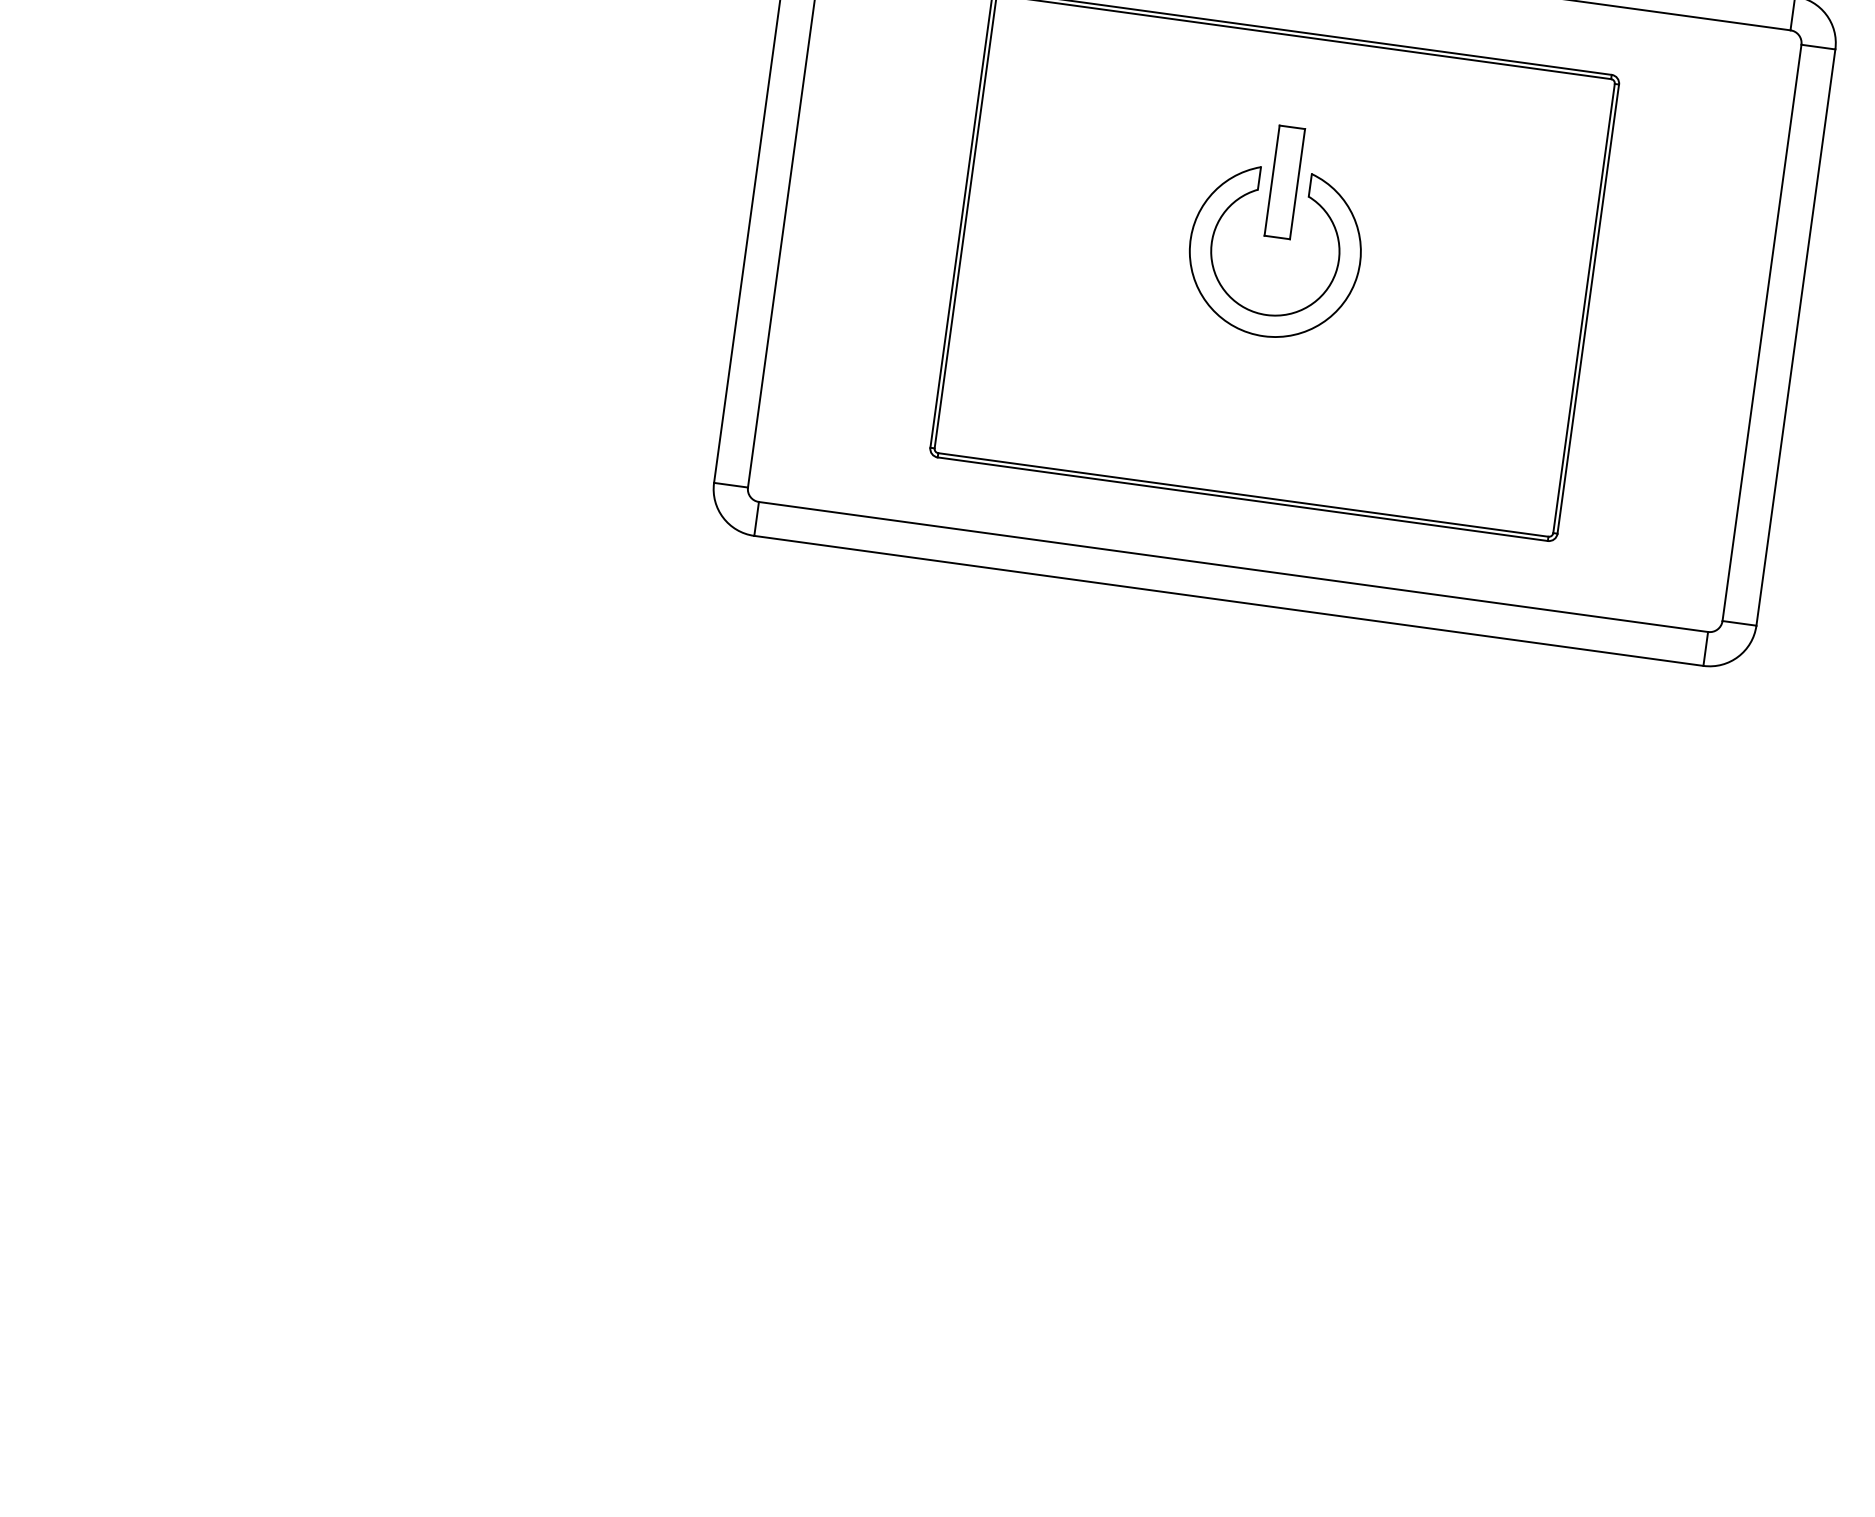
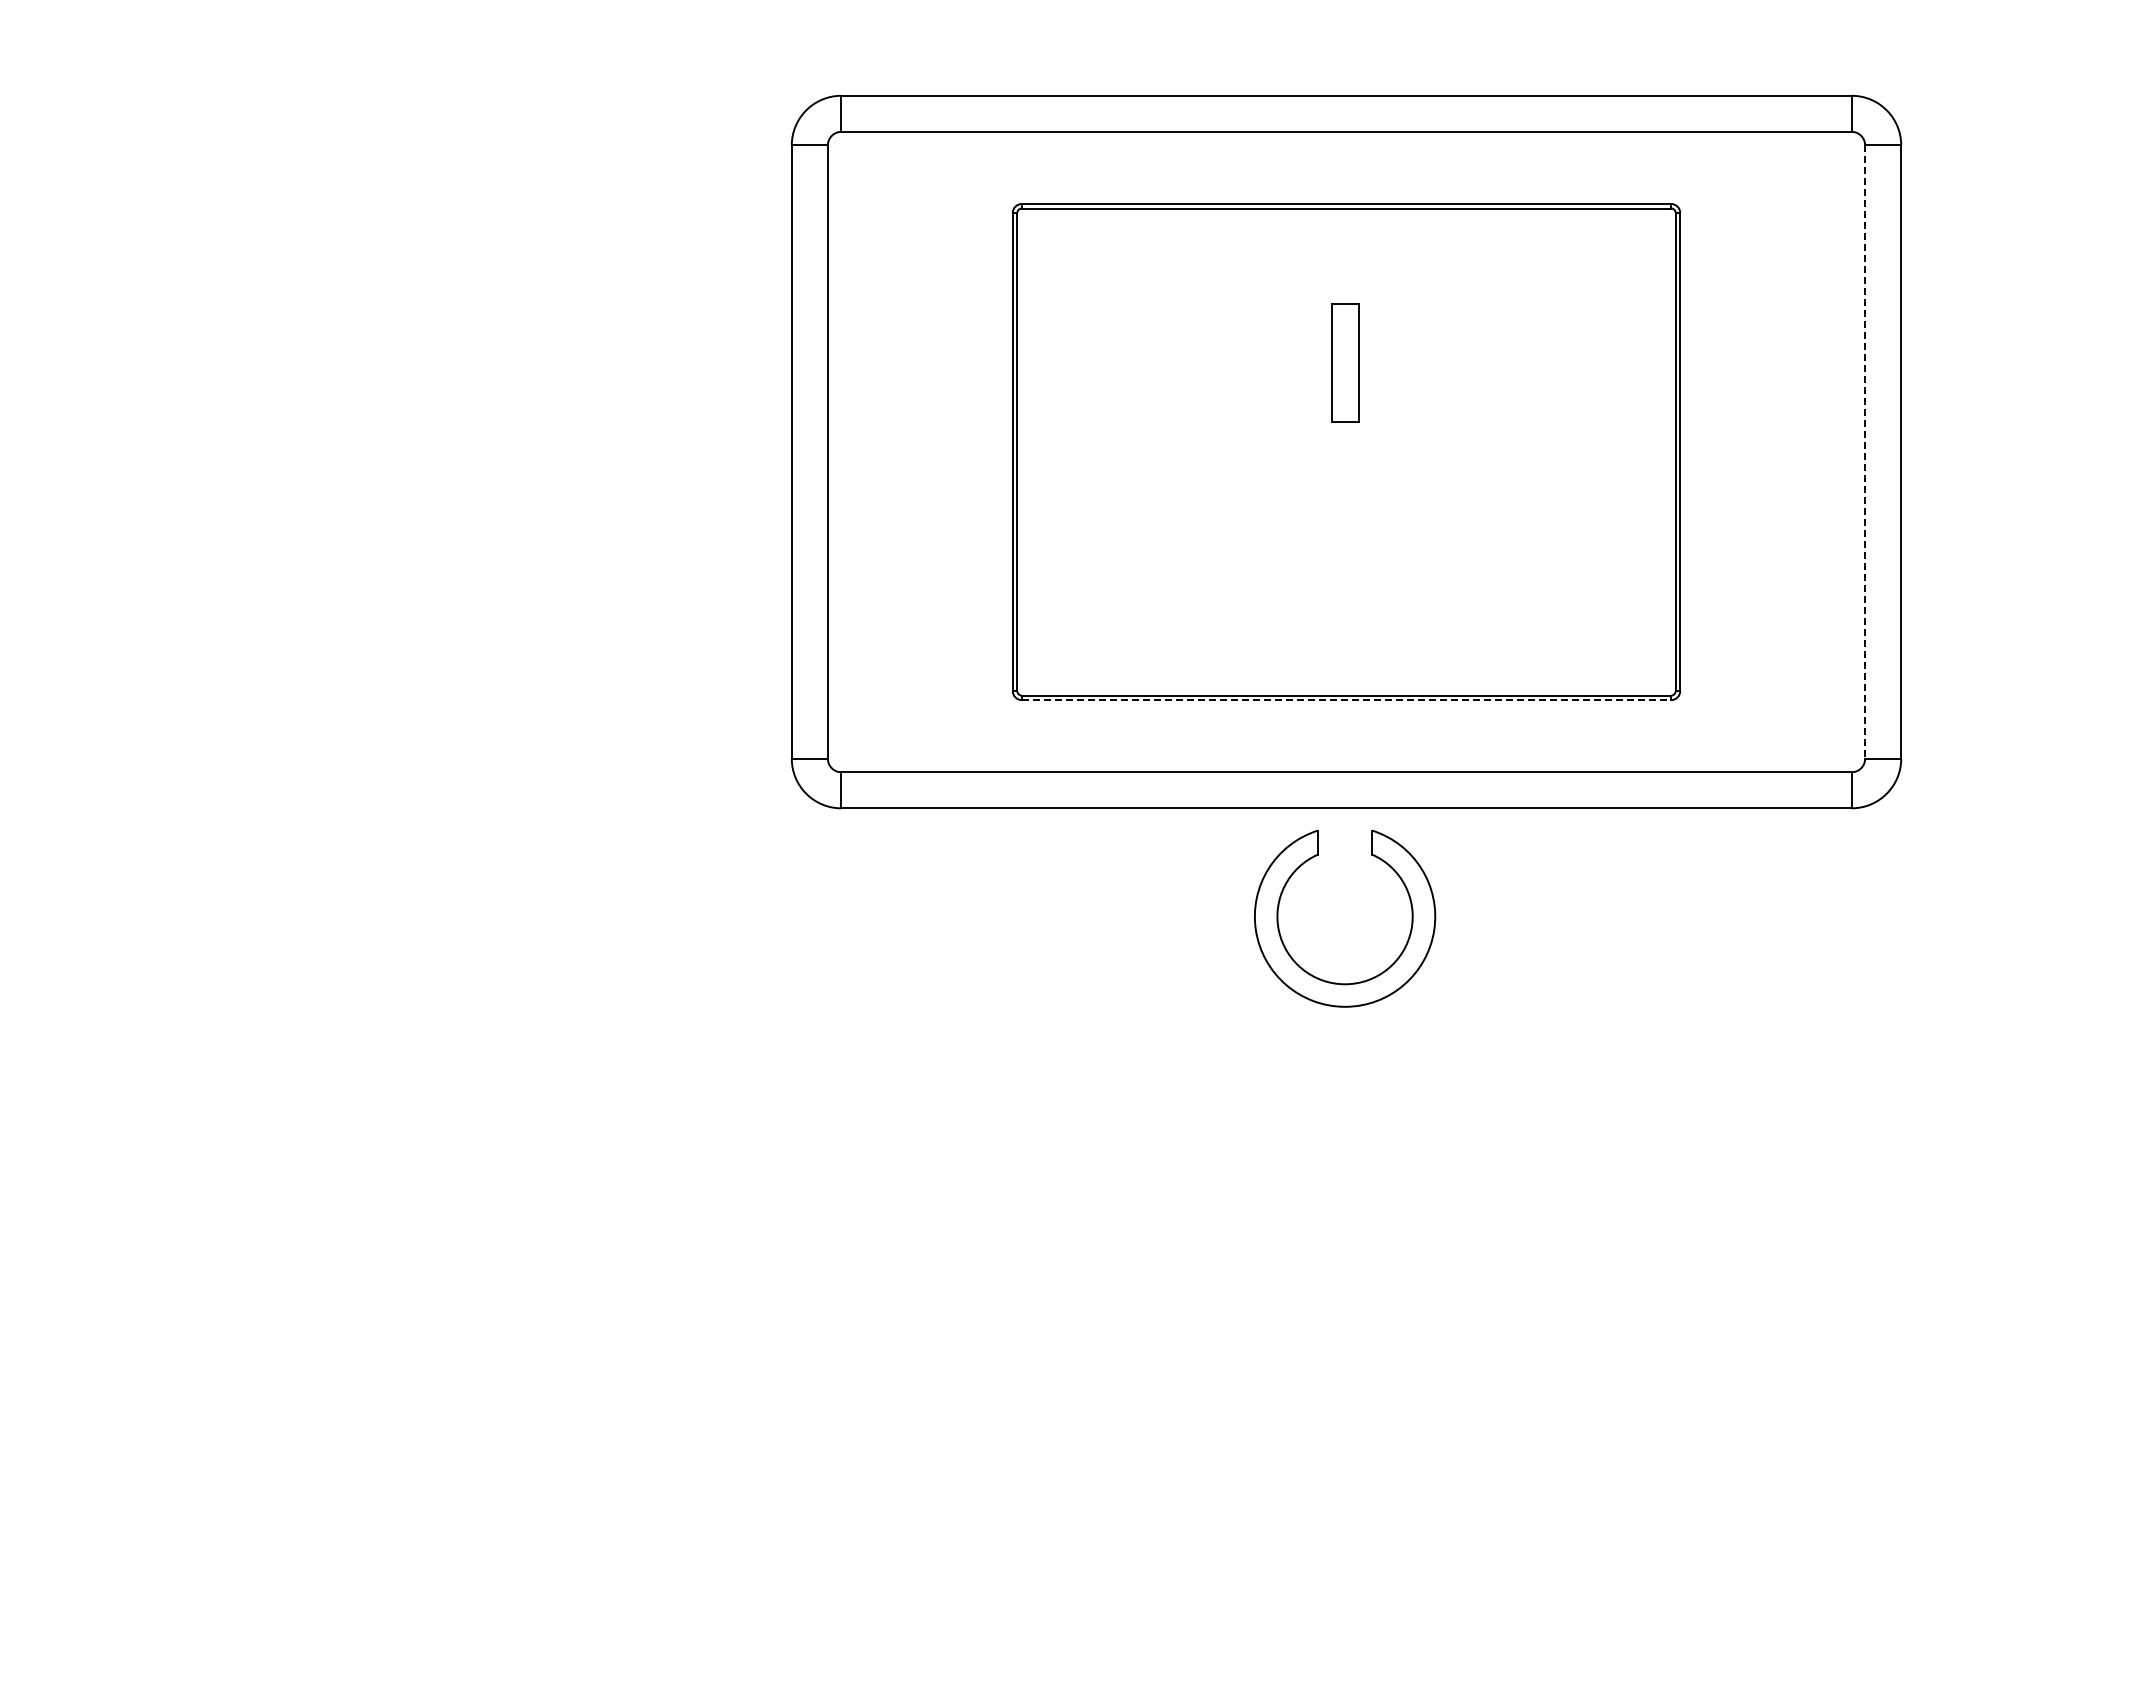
part: (1292, 312) -> (1371, 977), moved
line: (1762, 333) -> (1865, 452), solid -> dashed
line: (1242, 499) -> (1346, 700), solid -> dashed

